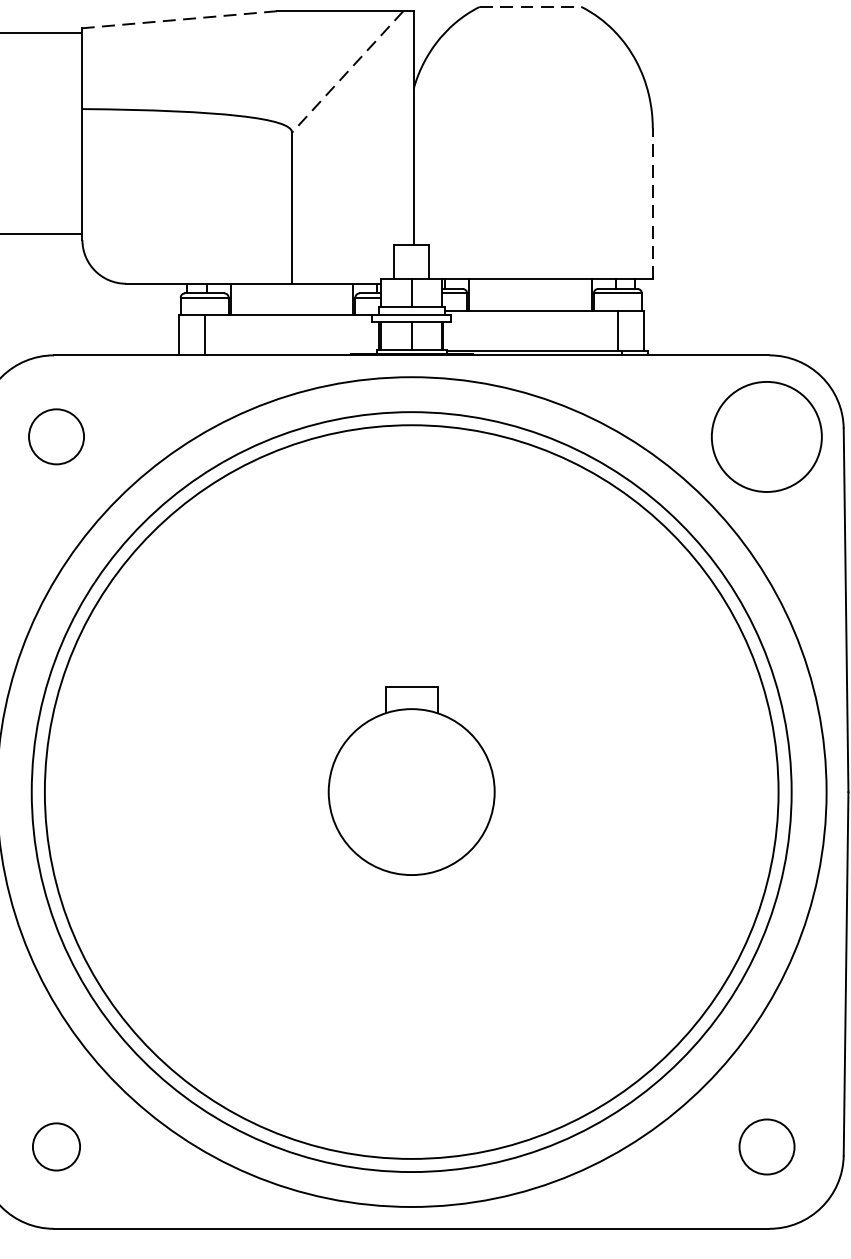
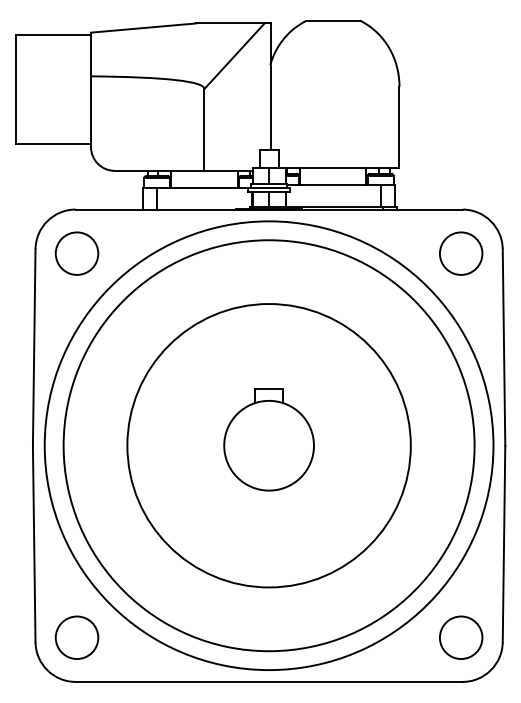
line: (530, 7) -> (333, 21), dashed -> solid
line: (179, 20) -> (143, 28), dashed -> solid
line: (347, 72) -> (234, 56), dashed -> solid
line: (652, 203) -> (399, 127), dashed -> solid
circle: (55, 436) -> (76, 253), size x1.43
circle: (765, 436) -> (460, 253), size x0.71
circle: (410, 791) -> (268, 445), size x0.71
circle: (55, 1146) -> (76, 637), size x1.67
circle: (767, 1146) -> (461, 637), size x1.43

